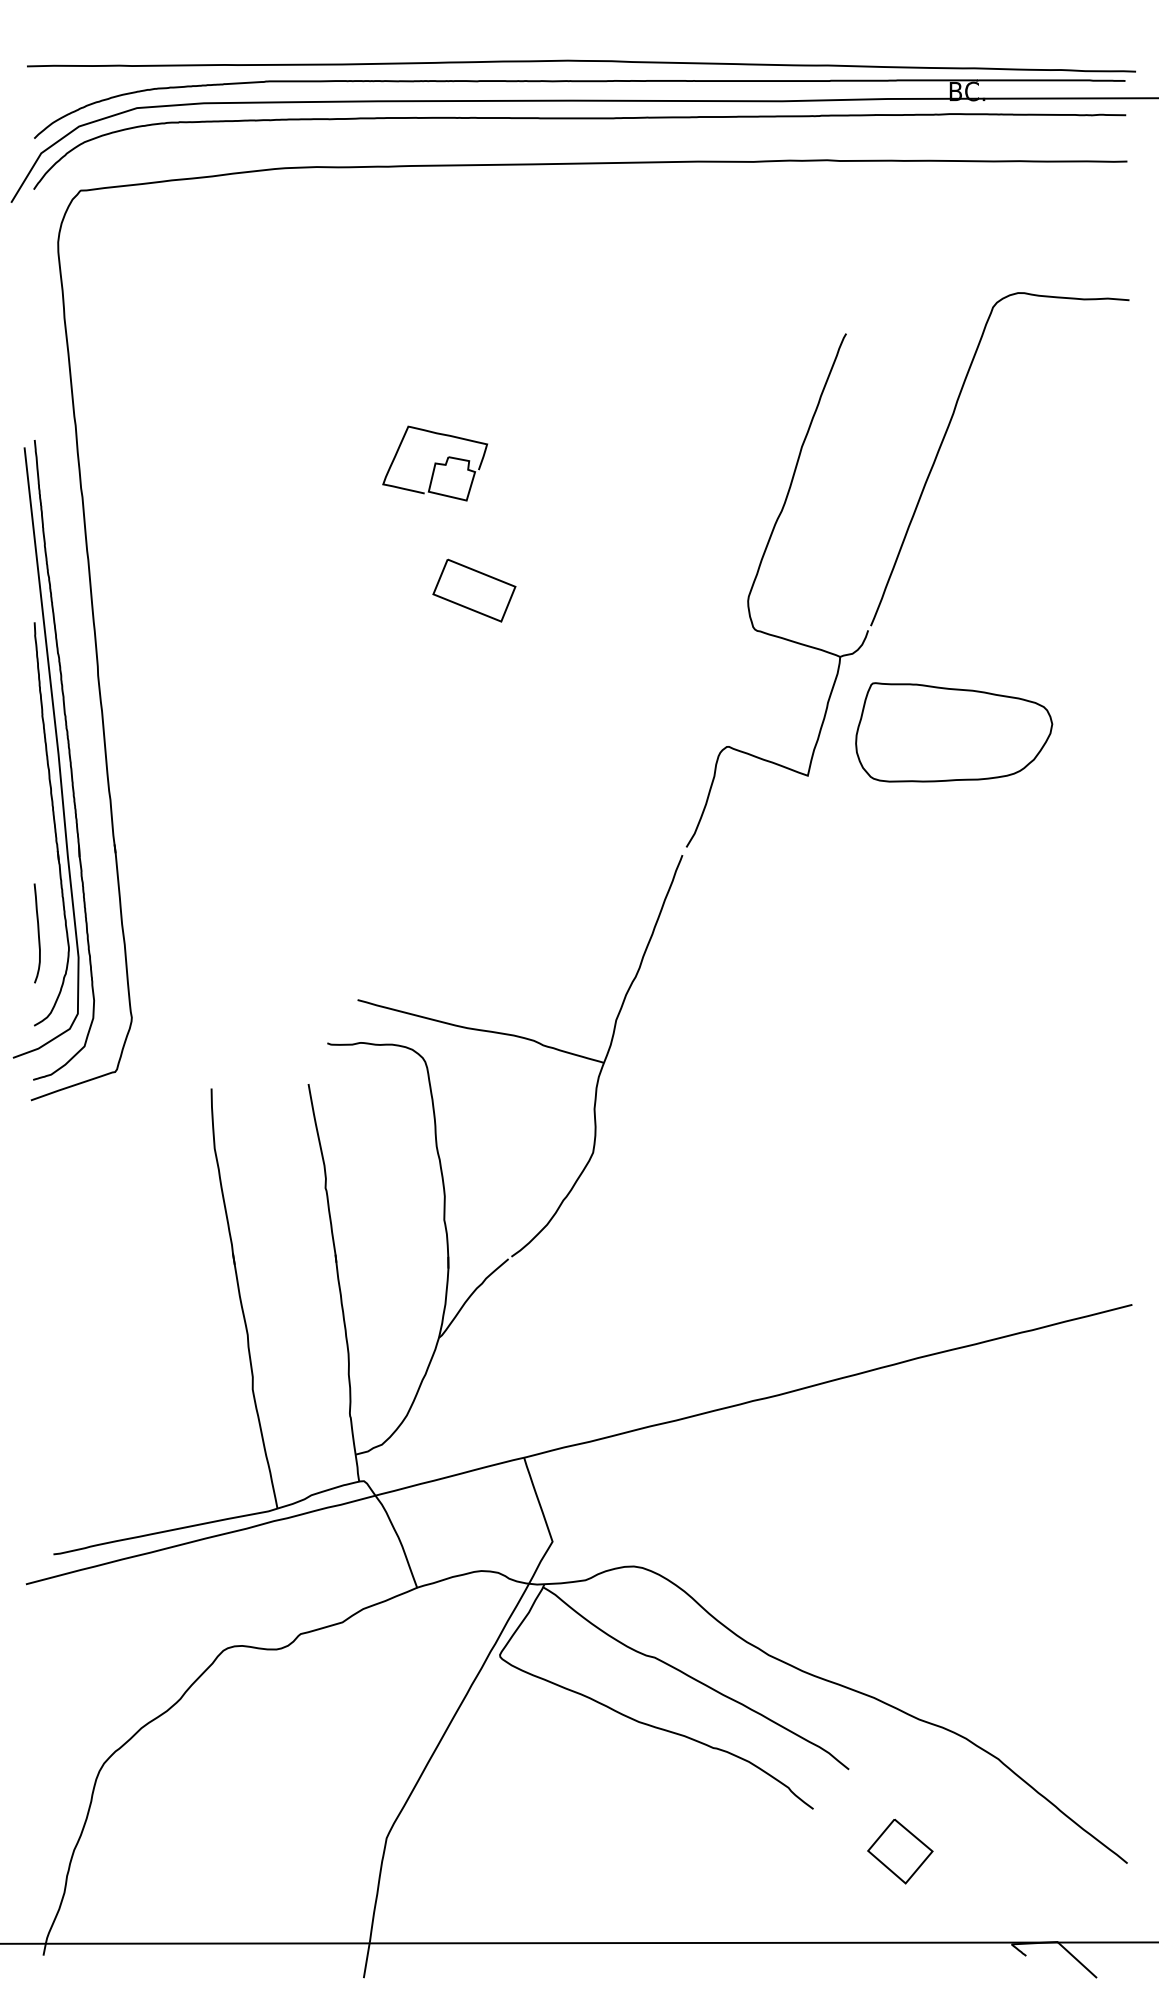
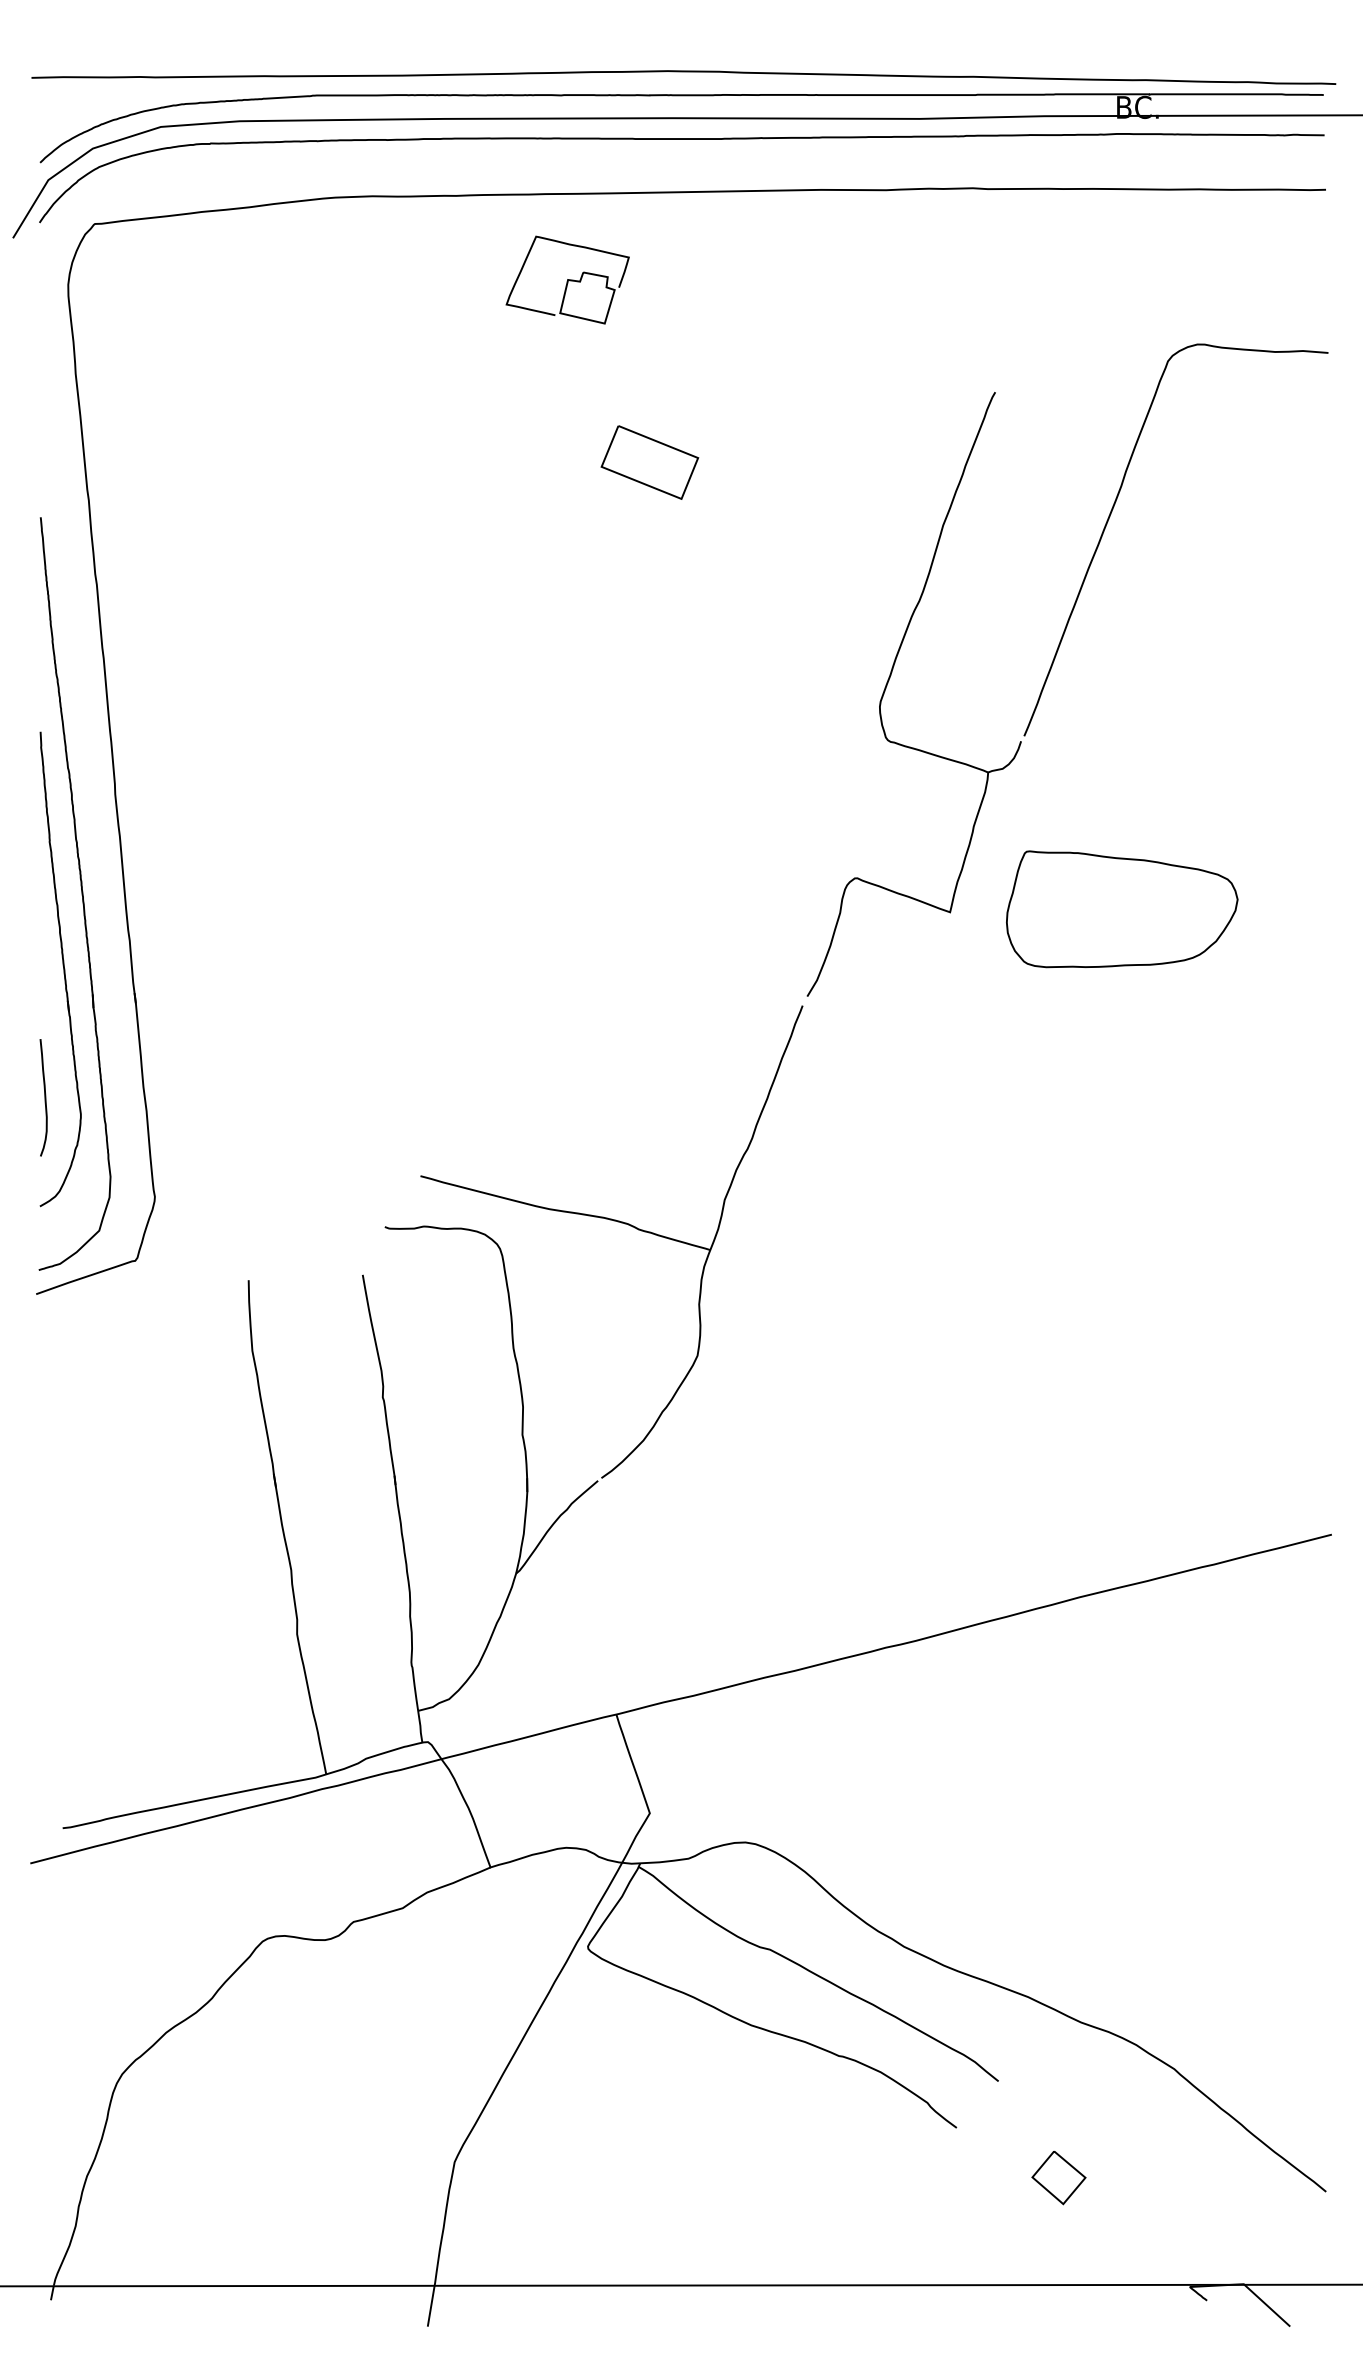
part: (434, 463) -> (567, 279), moved
part: (474, 590) -> (649, 462), moved
part: (954, 732) -> (1122, 909), moved
curve: (57, 752) -> (67, 885), removed
part: (899, 1851) -> (1058, 2177), size x0.7

